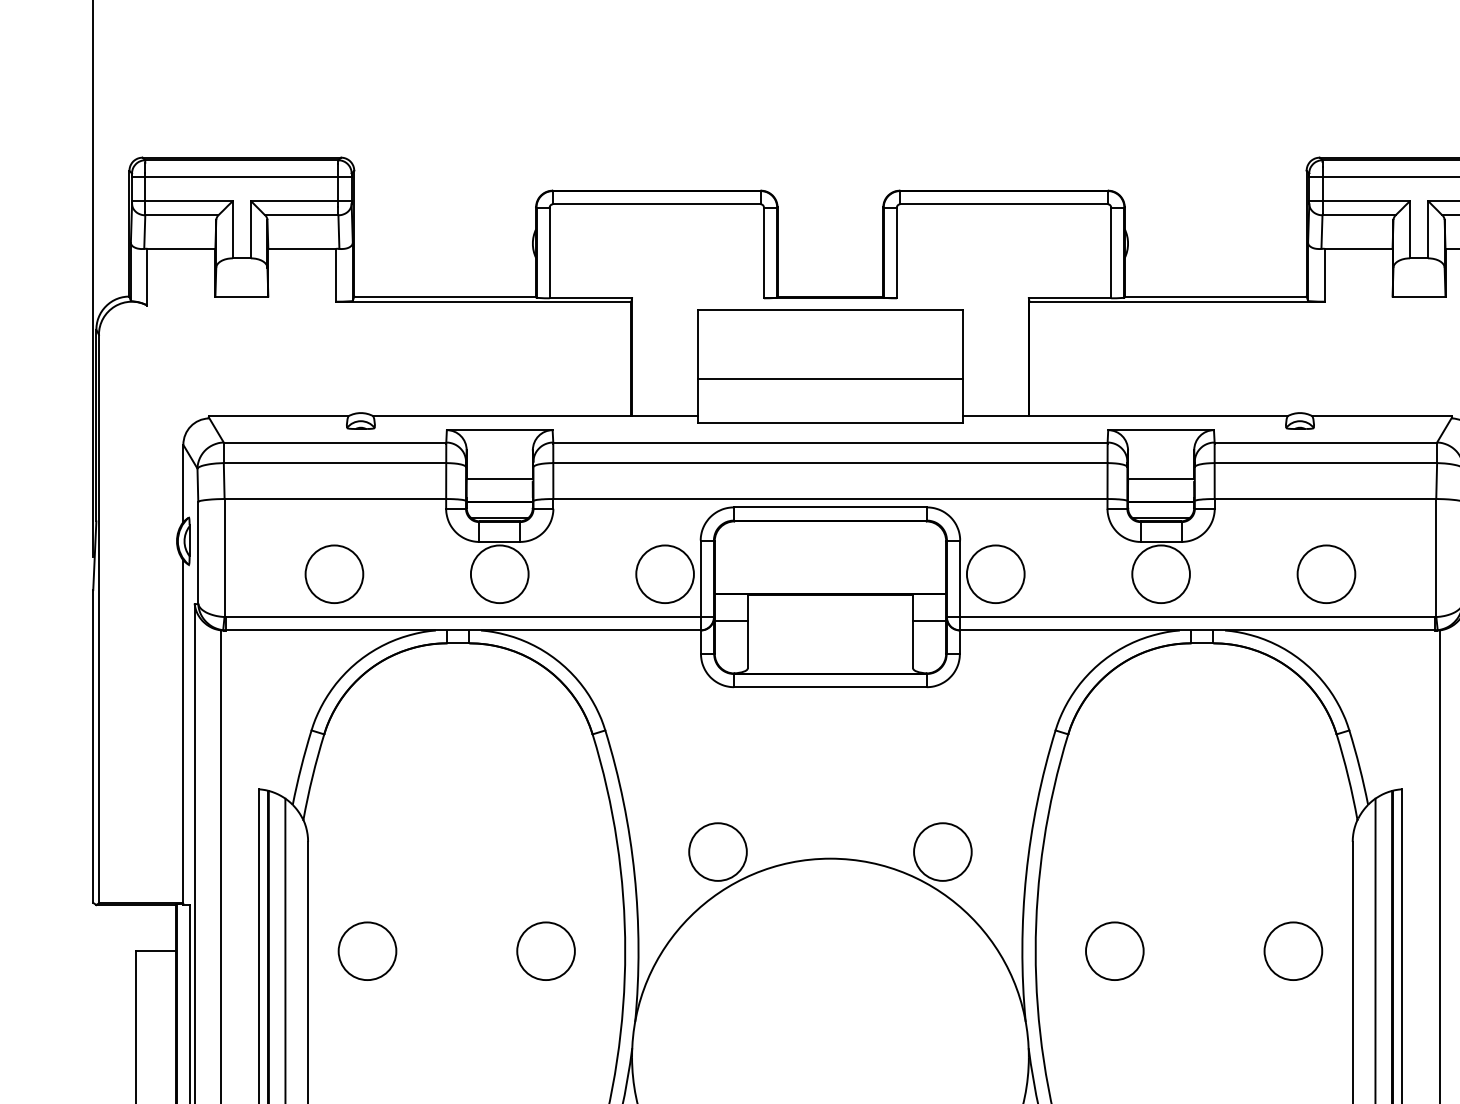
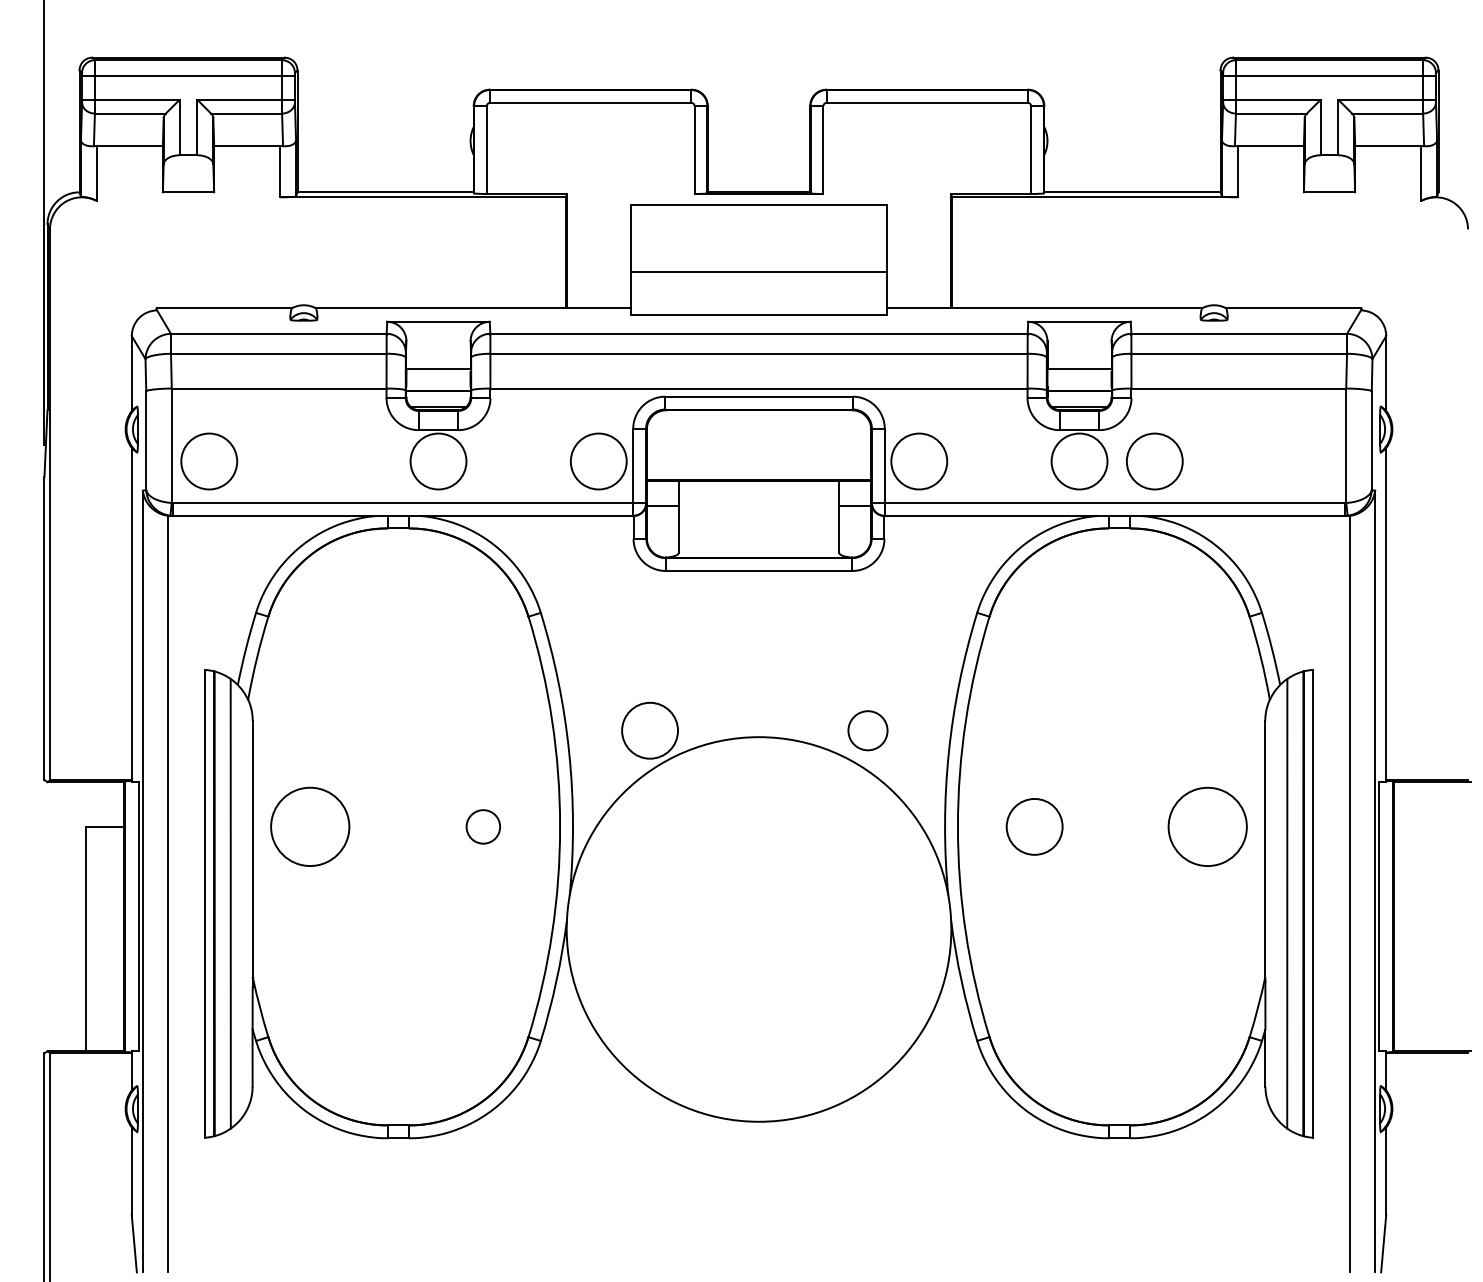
circle: (334, 574) -> (209, 461), moved
circle: (1326, 574) -> (1154, 461), moved
circle: (942, 851) -> (867, 730), size x0.7
circle: (367, 950) -> (310, 826), size x1.4
circle: (546, 950) -> (483, 826), size x0.6
circle: (1293, 950) -> (1207, 826), size x1.4

